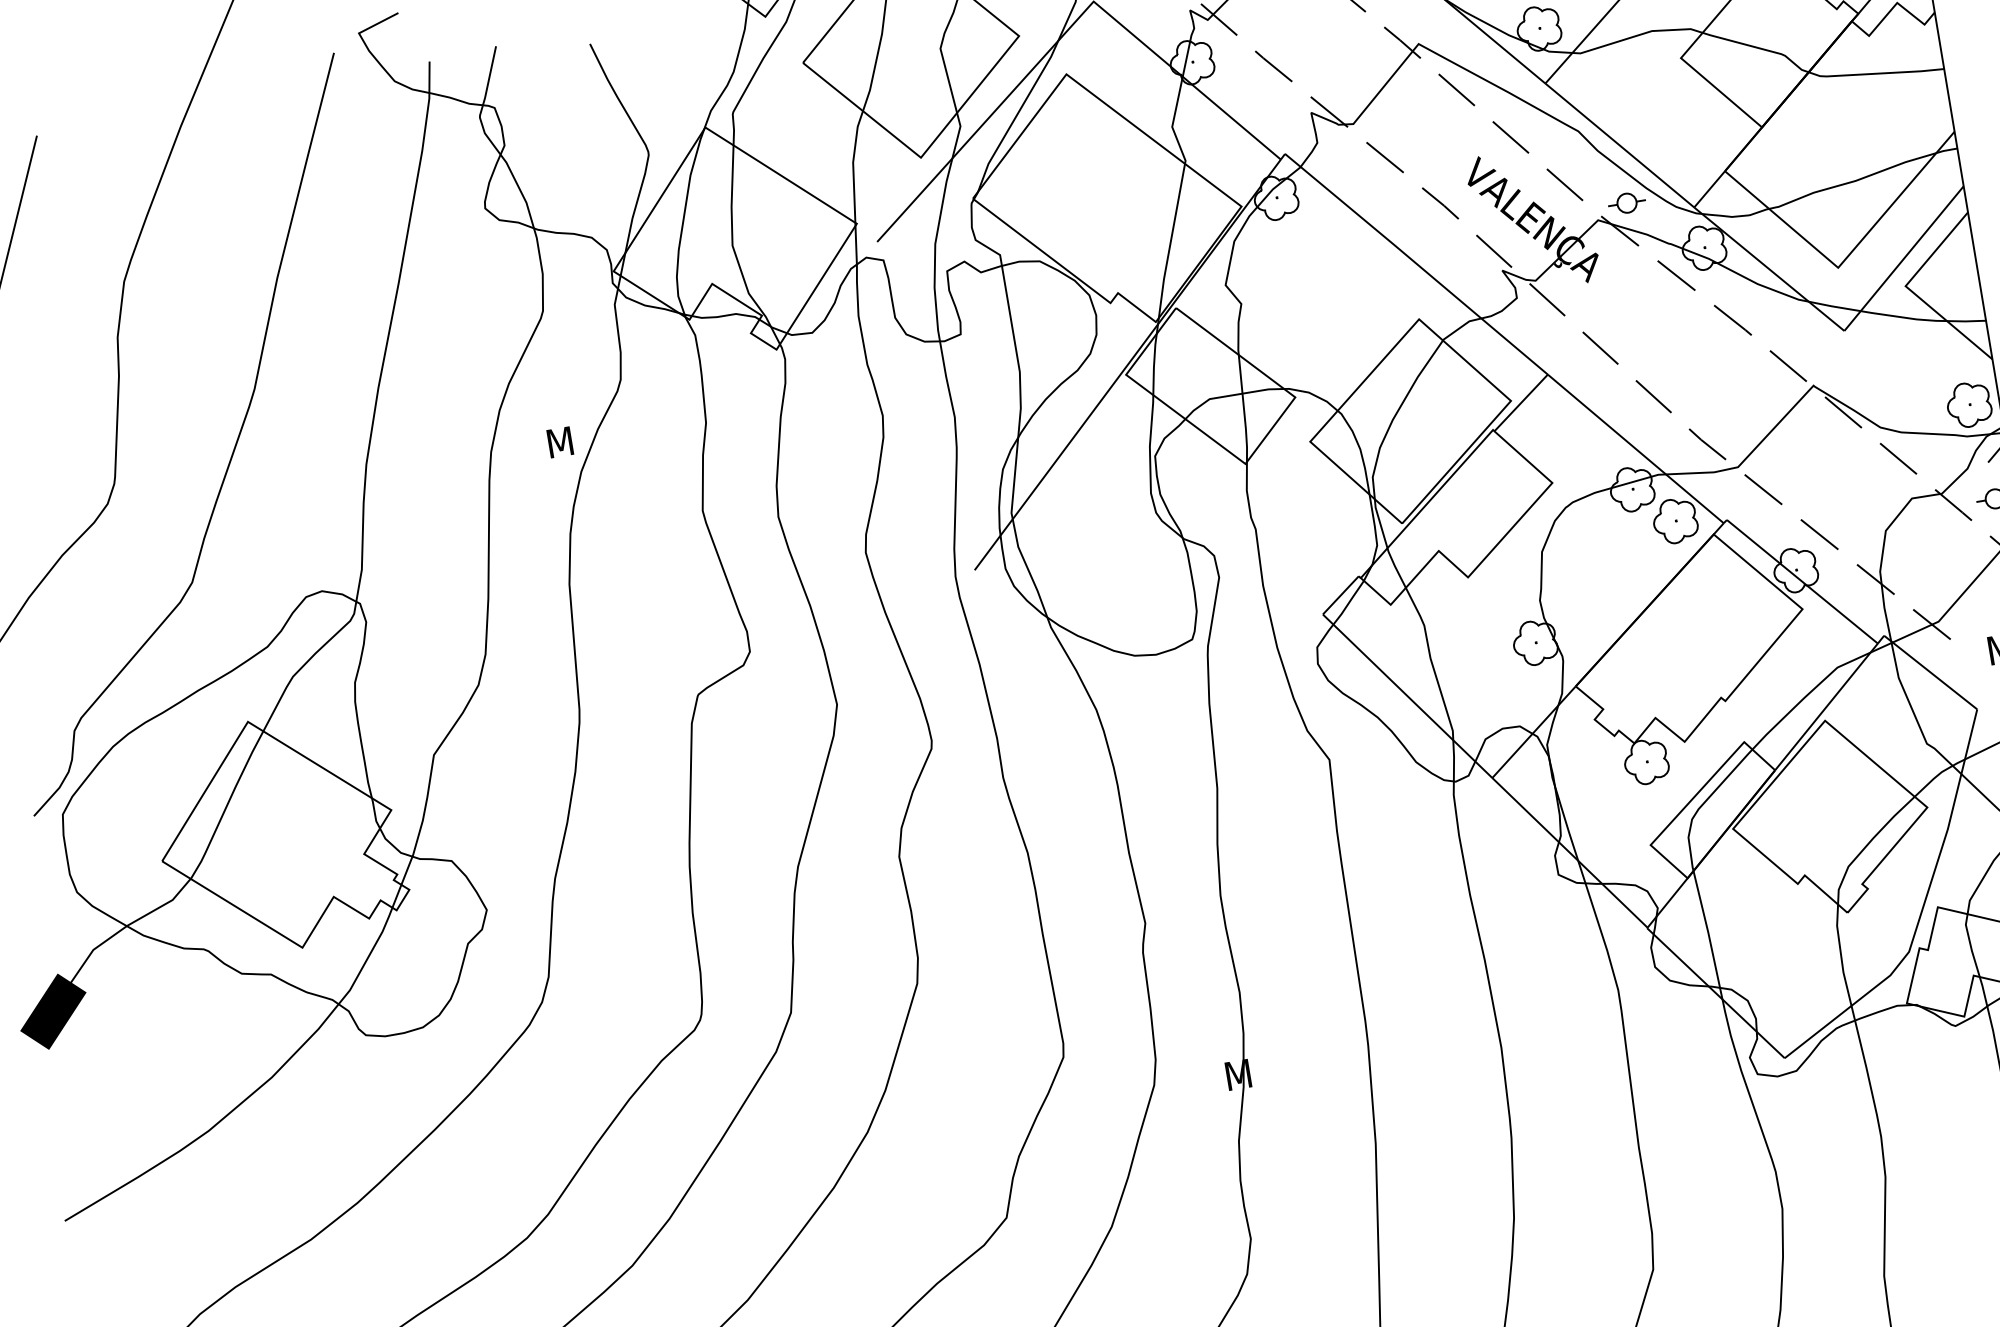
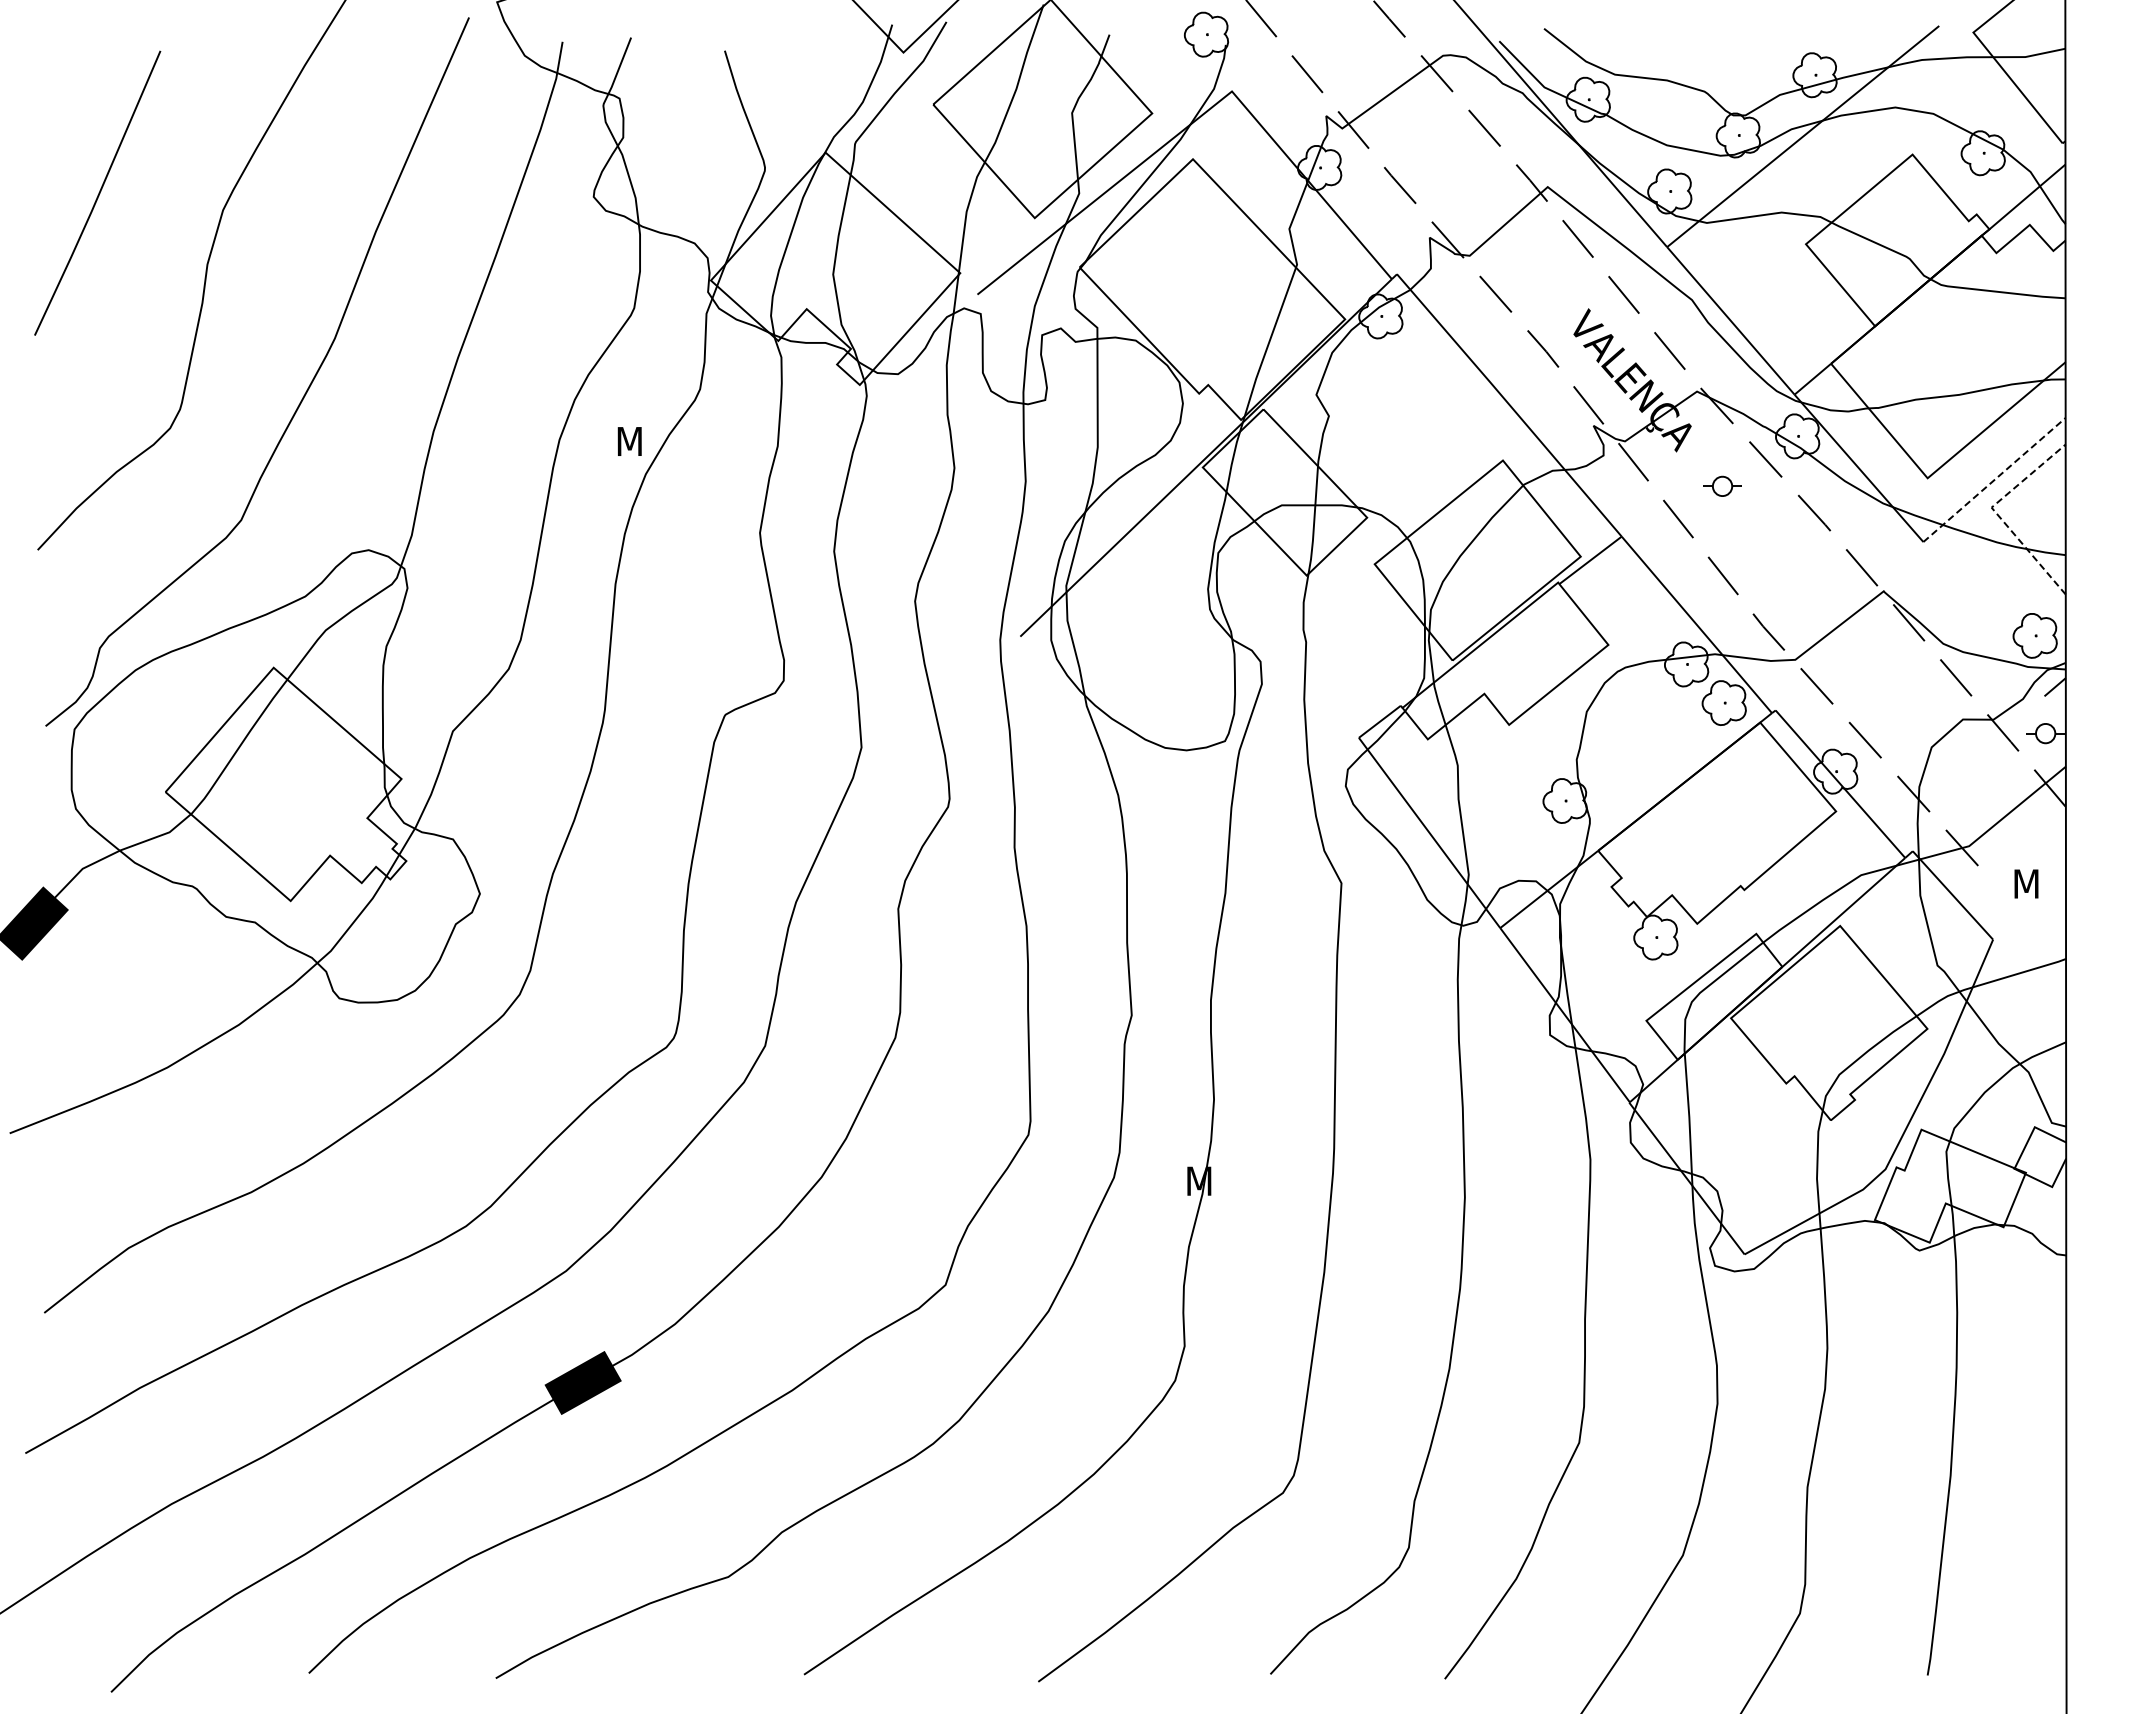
part: (1626, 202) -> (1722, 485), moved
line: (1903, 258) -> (1994, 479), solid -> dashed
line: (1911, 291) -> (1996, 513), solid -> dashed

